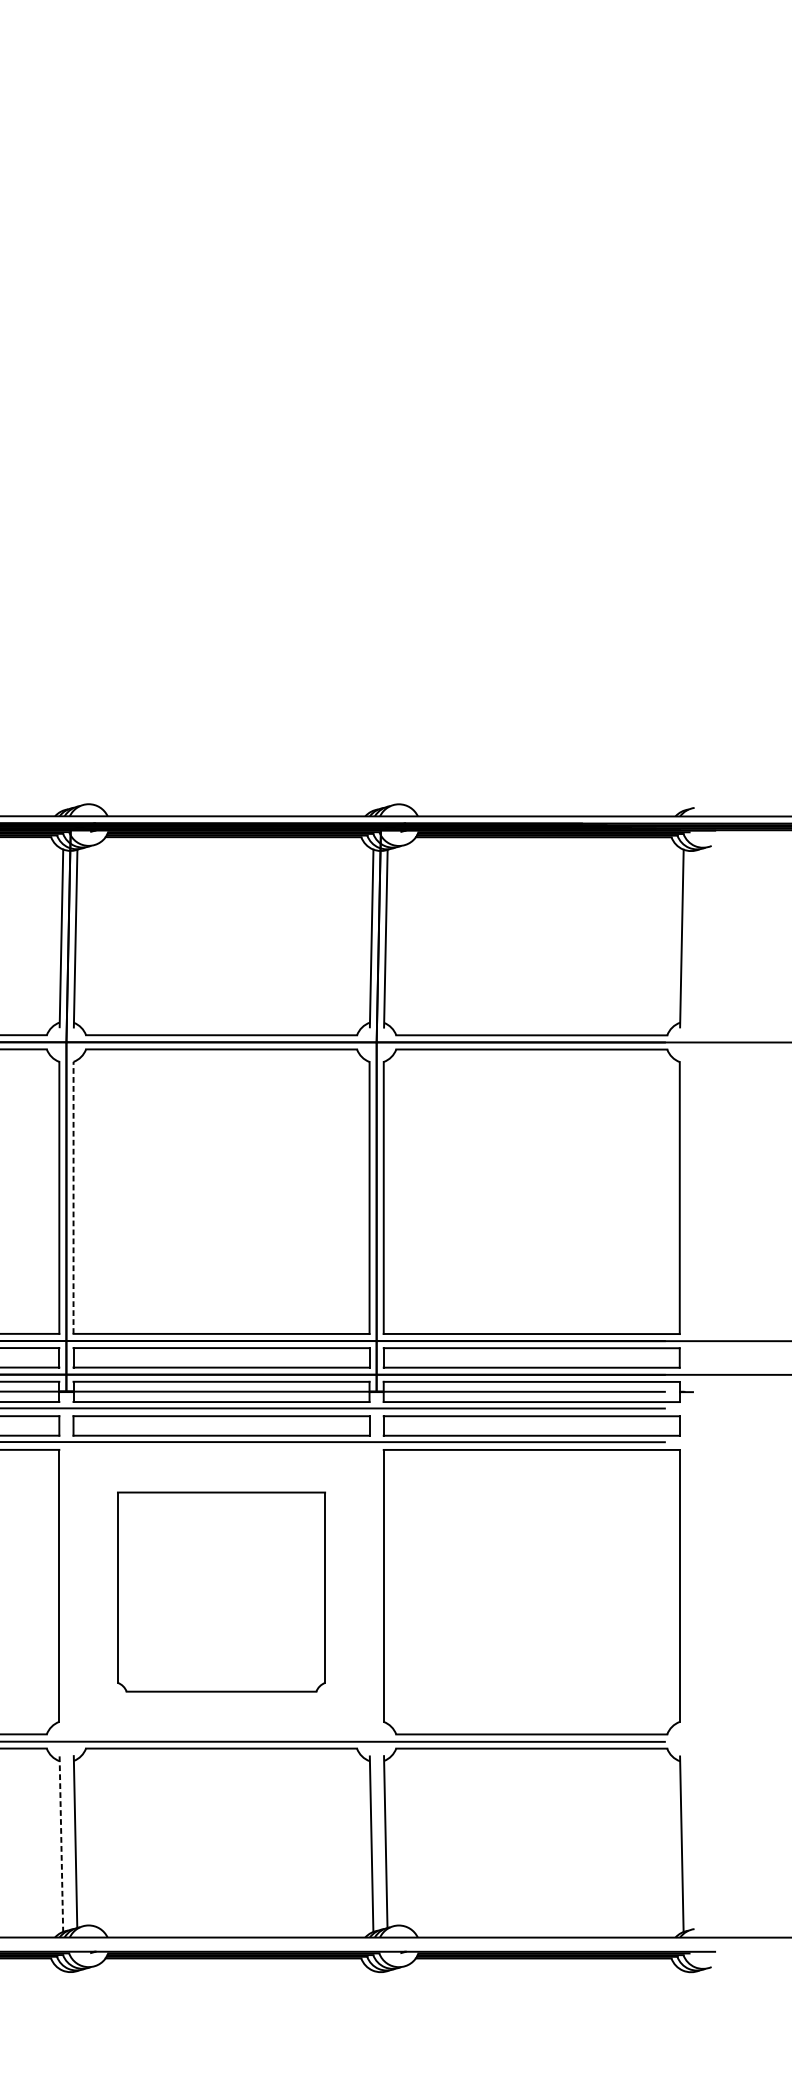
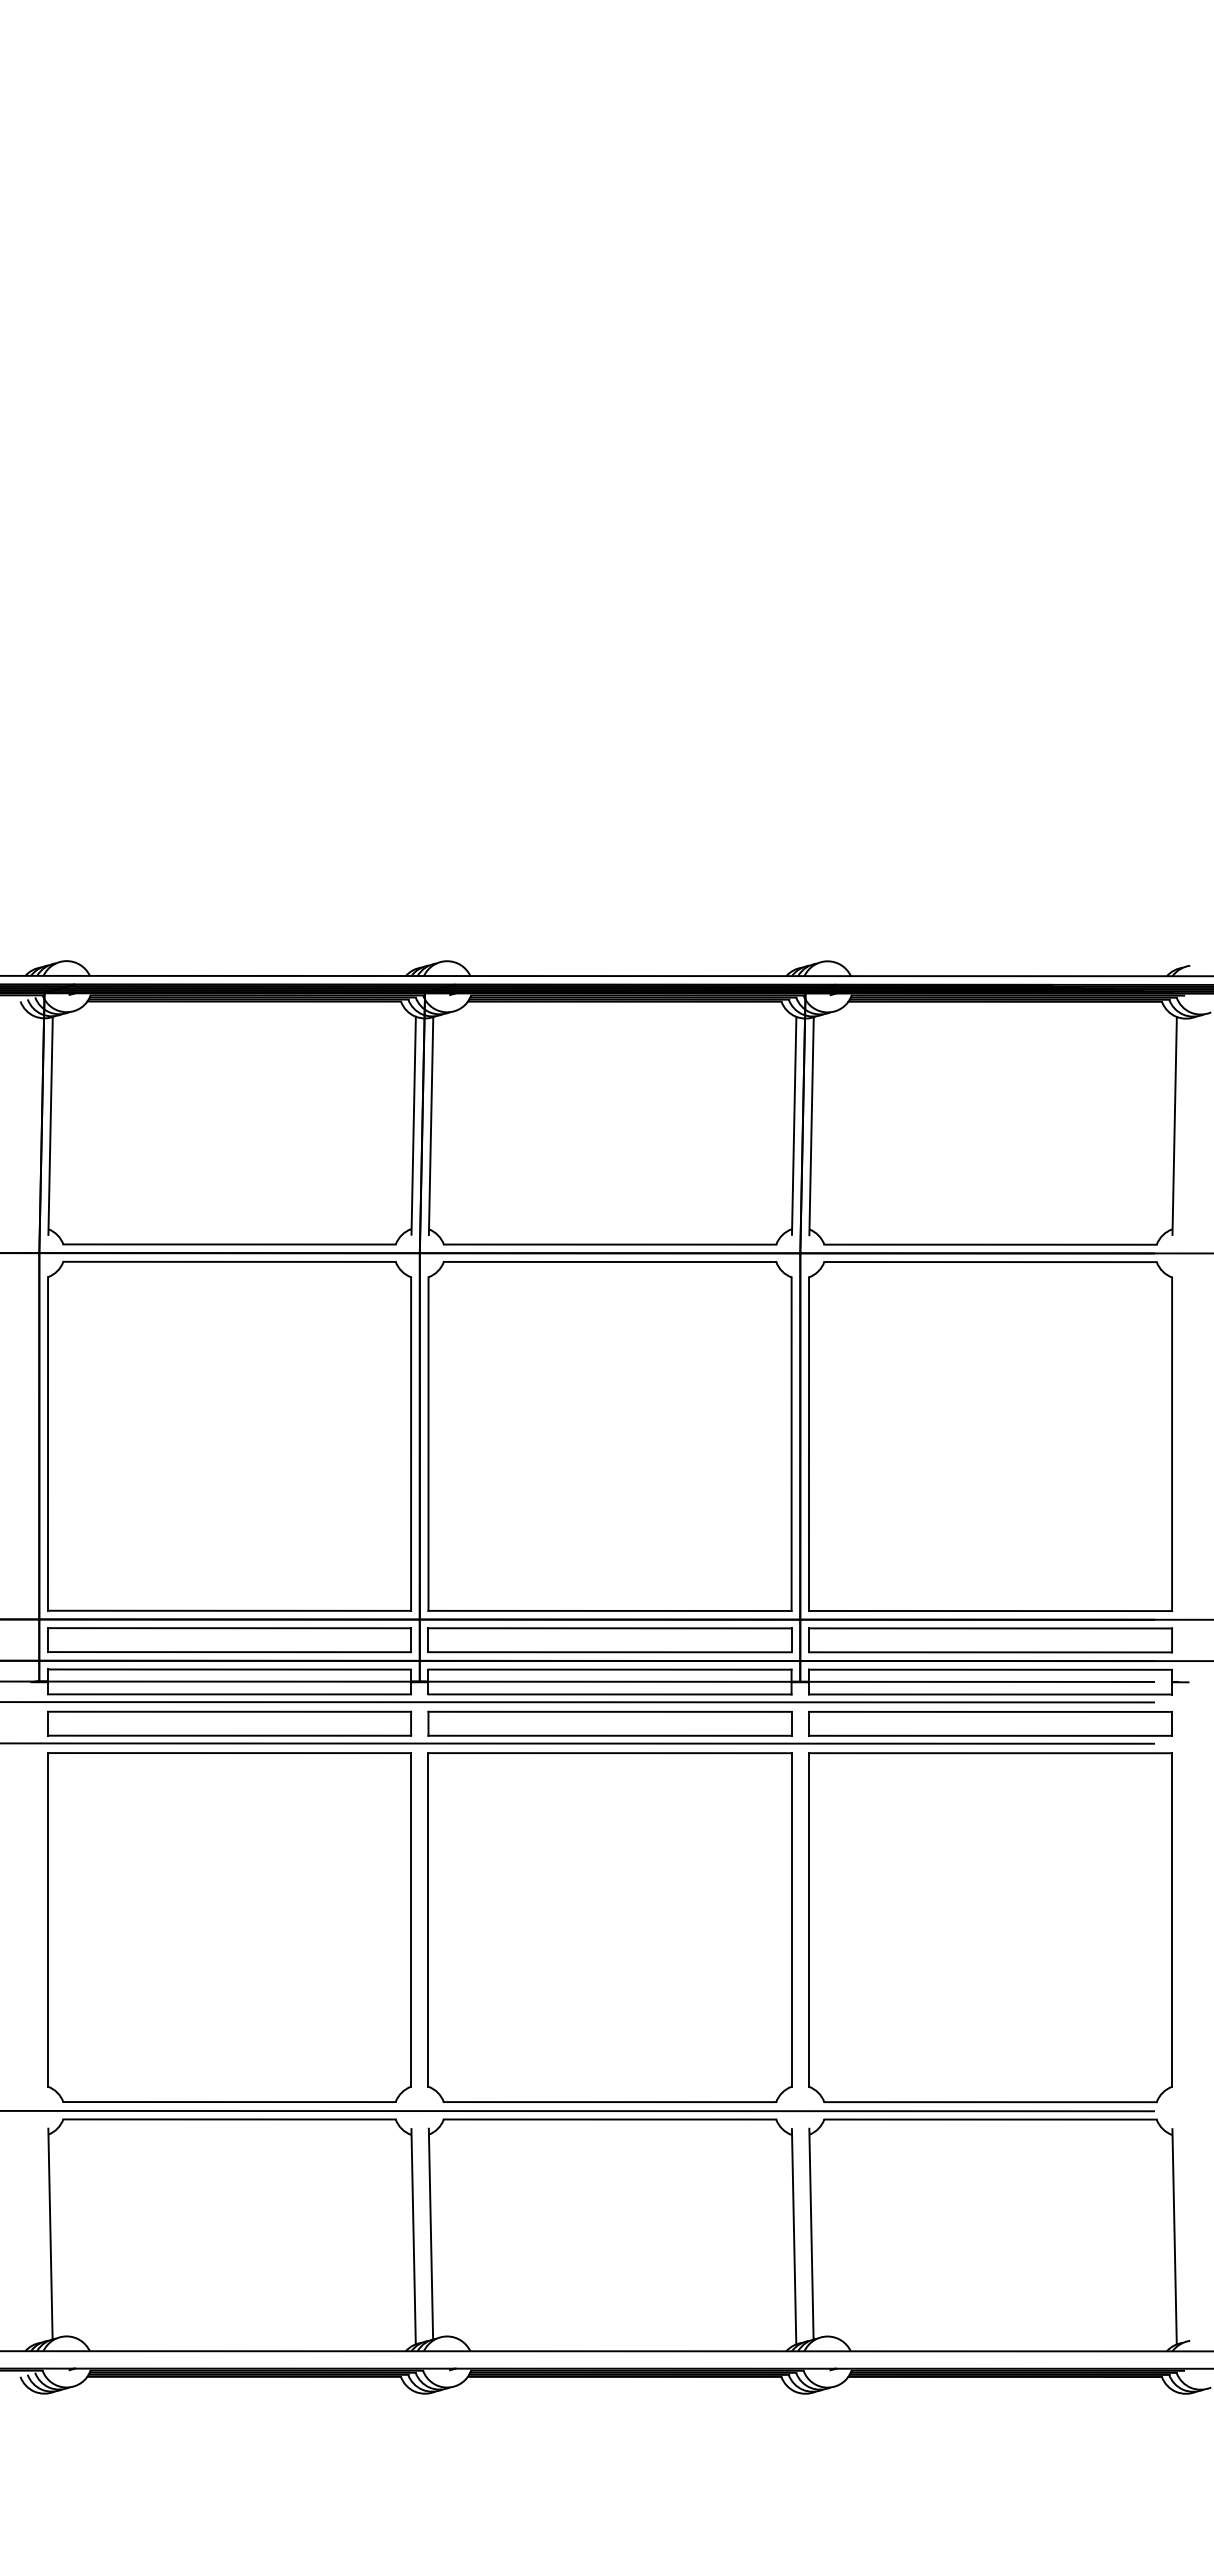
line: (73, 1198) -> (428, 1444), dashed -> solid
part: (221, 1592) -> (609, 1927), size x1.43
line: (61, 1843) -> (413, 2236), dashed -> solid

